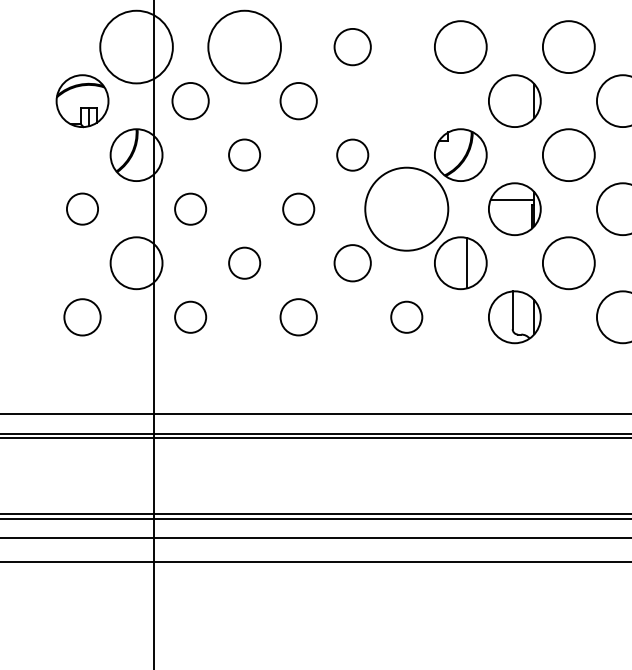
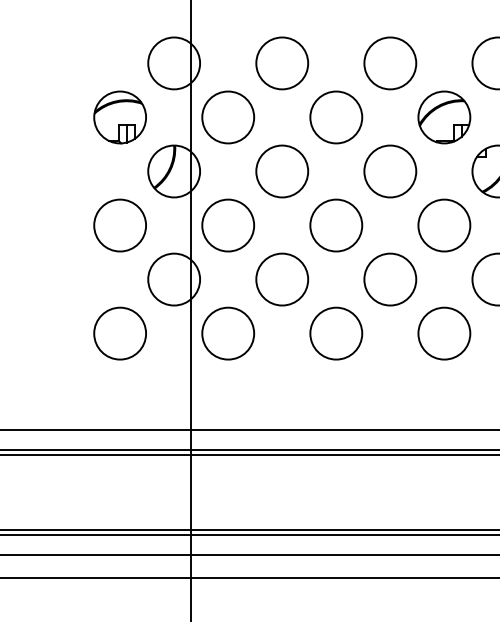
circle: (136, 47) -> (174, 63), size x0.71
circle: (244, 47) -> (282, 63), size x0.71
circle: (352, 47) -> (390, 63), size x1.43
part: (406, 100) -> (444, 116), added
circle: (190, 101) -> (228, 117), size x1.43
circle: (298, 101) -> (336, 117), size x1.43
circle: (244, 154) -> (282, 170), size x1.67
circle: (352, 155) -> (390, 171), size x1.67
circle: (82, 208) -> (120, 224), size x1.67
circle: (190, 209) -> (228, 225), size x1.67
circle: (298, 209) -> (336, 225), size x1.67
circle: (406, 209) -> (444, 225), size x0.62
circle: (244, 263) -> (282, 279), size x1.67
circle: (352, 263) -> (390, 279), size x1.43
circle: (82, 317) -> (120, 333), size x1.43
circle: (190, 317) -> (228, 333), size x1.67
circle: (298, 317) -> (336, 333), size x1.43
circle: (406, 317) -> (444, 333), size x1.67

